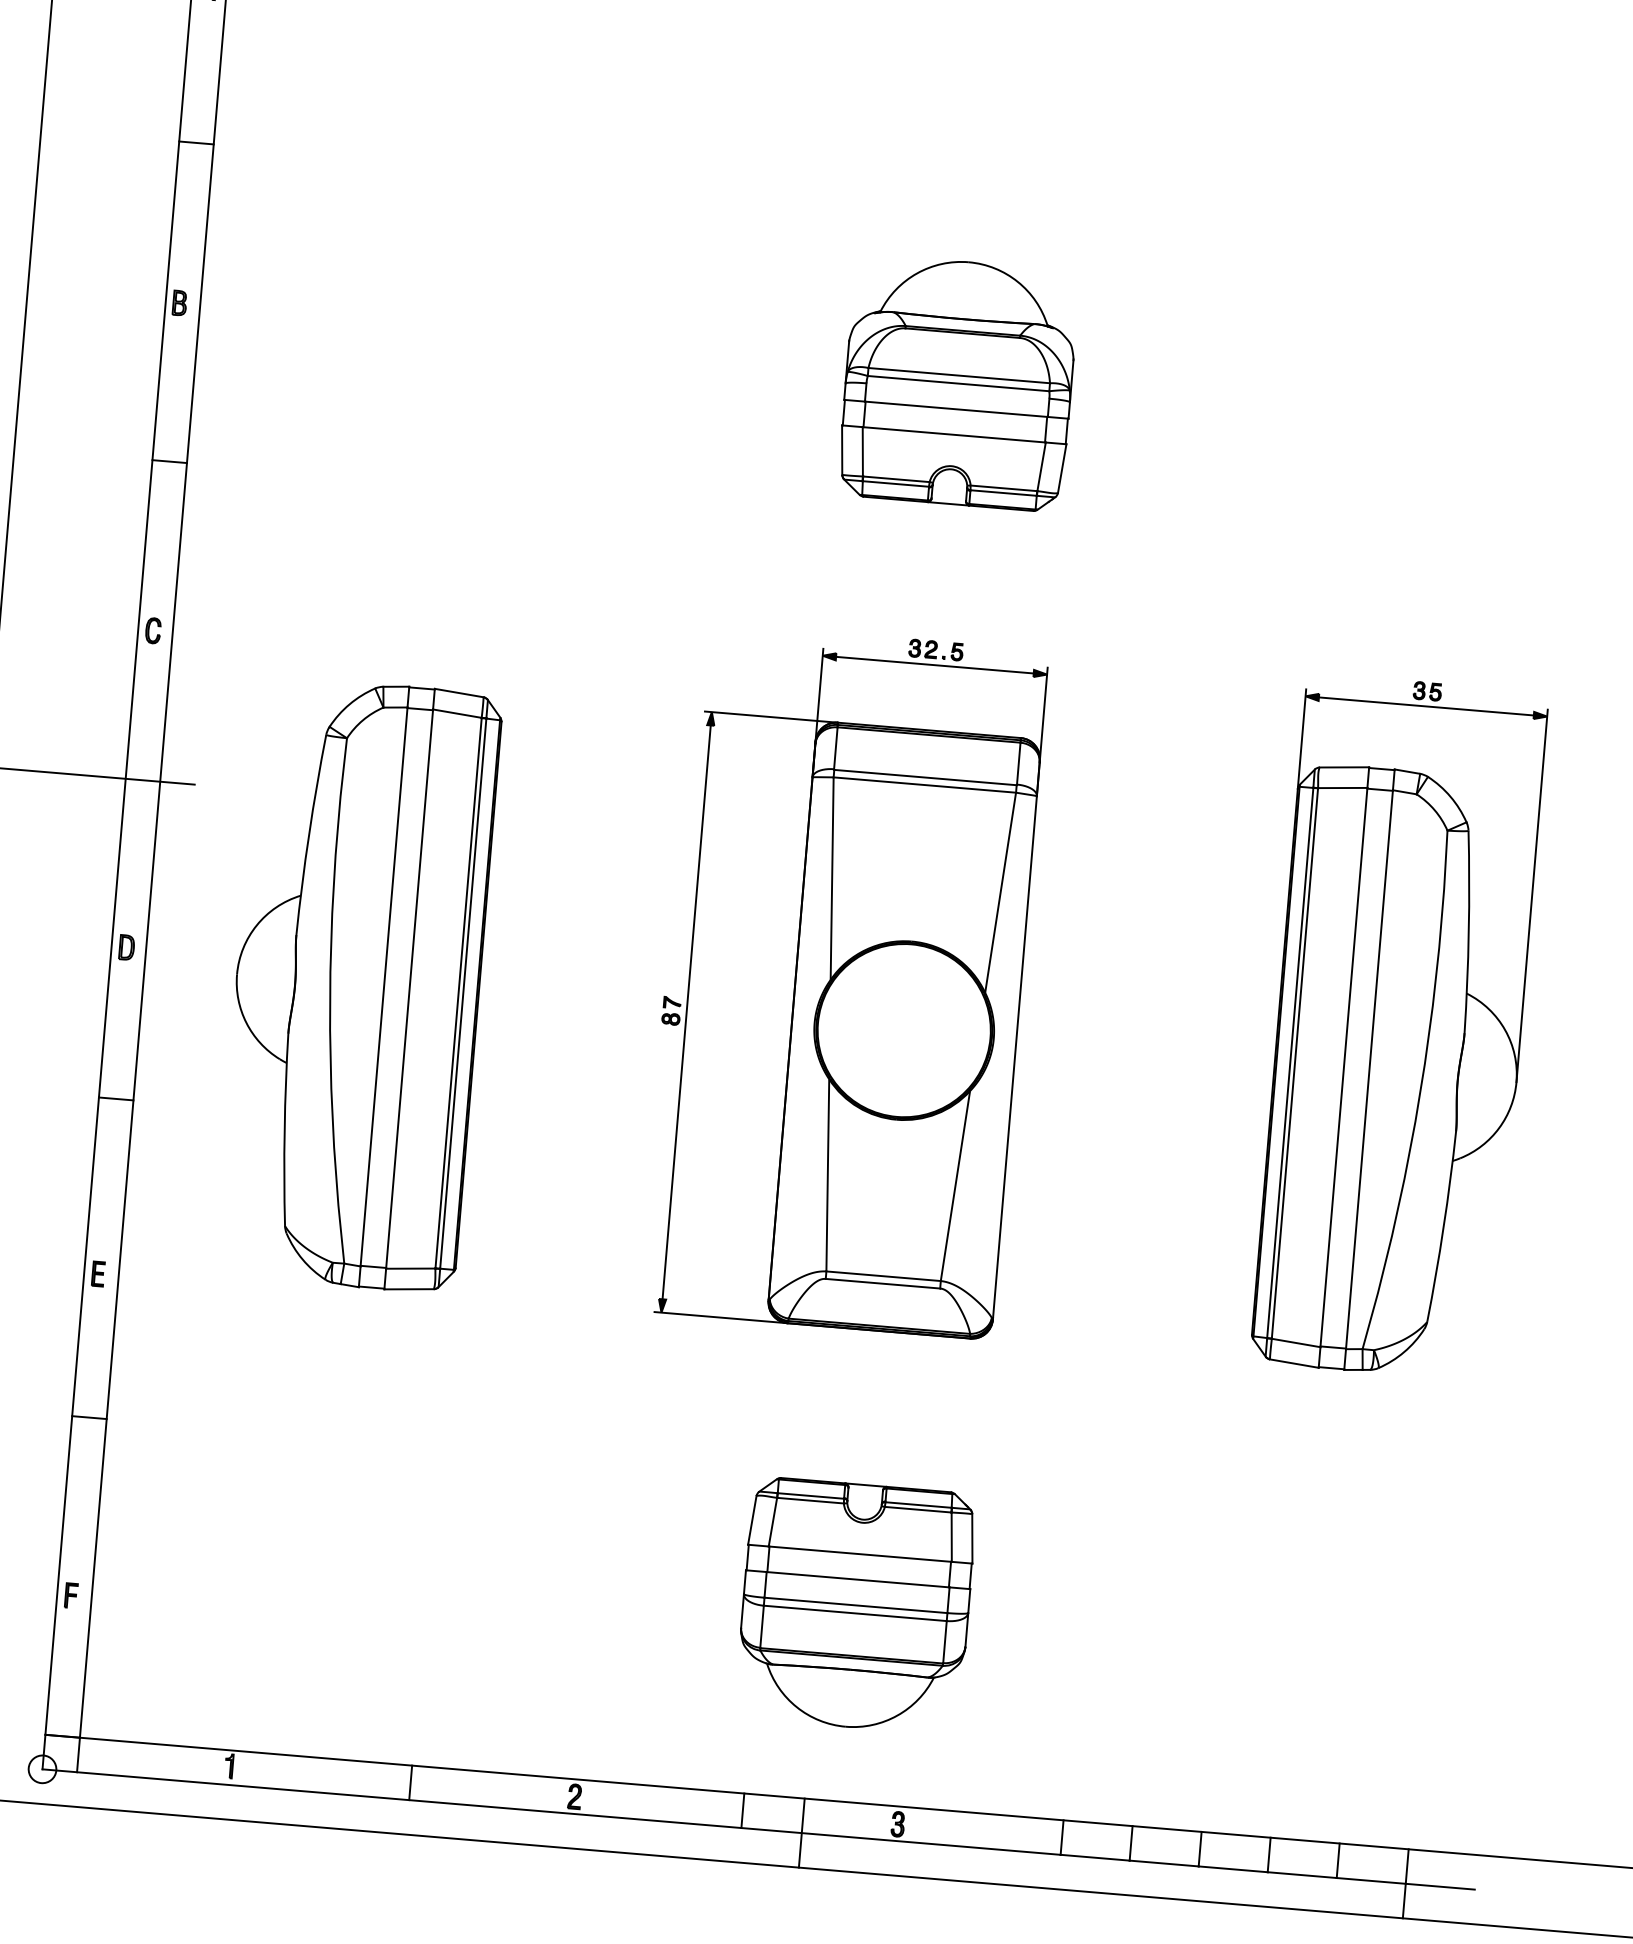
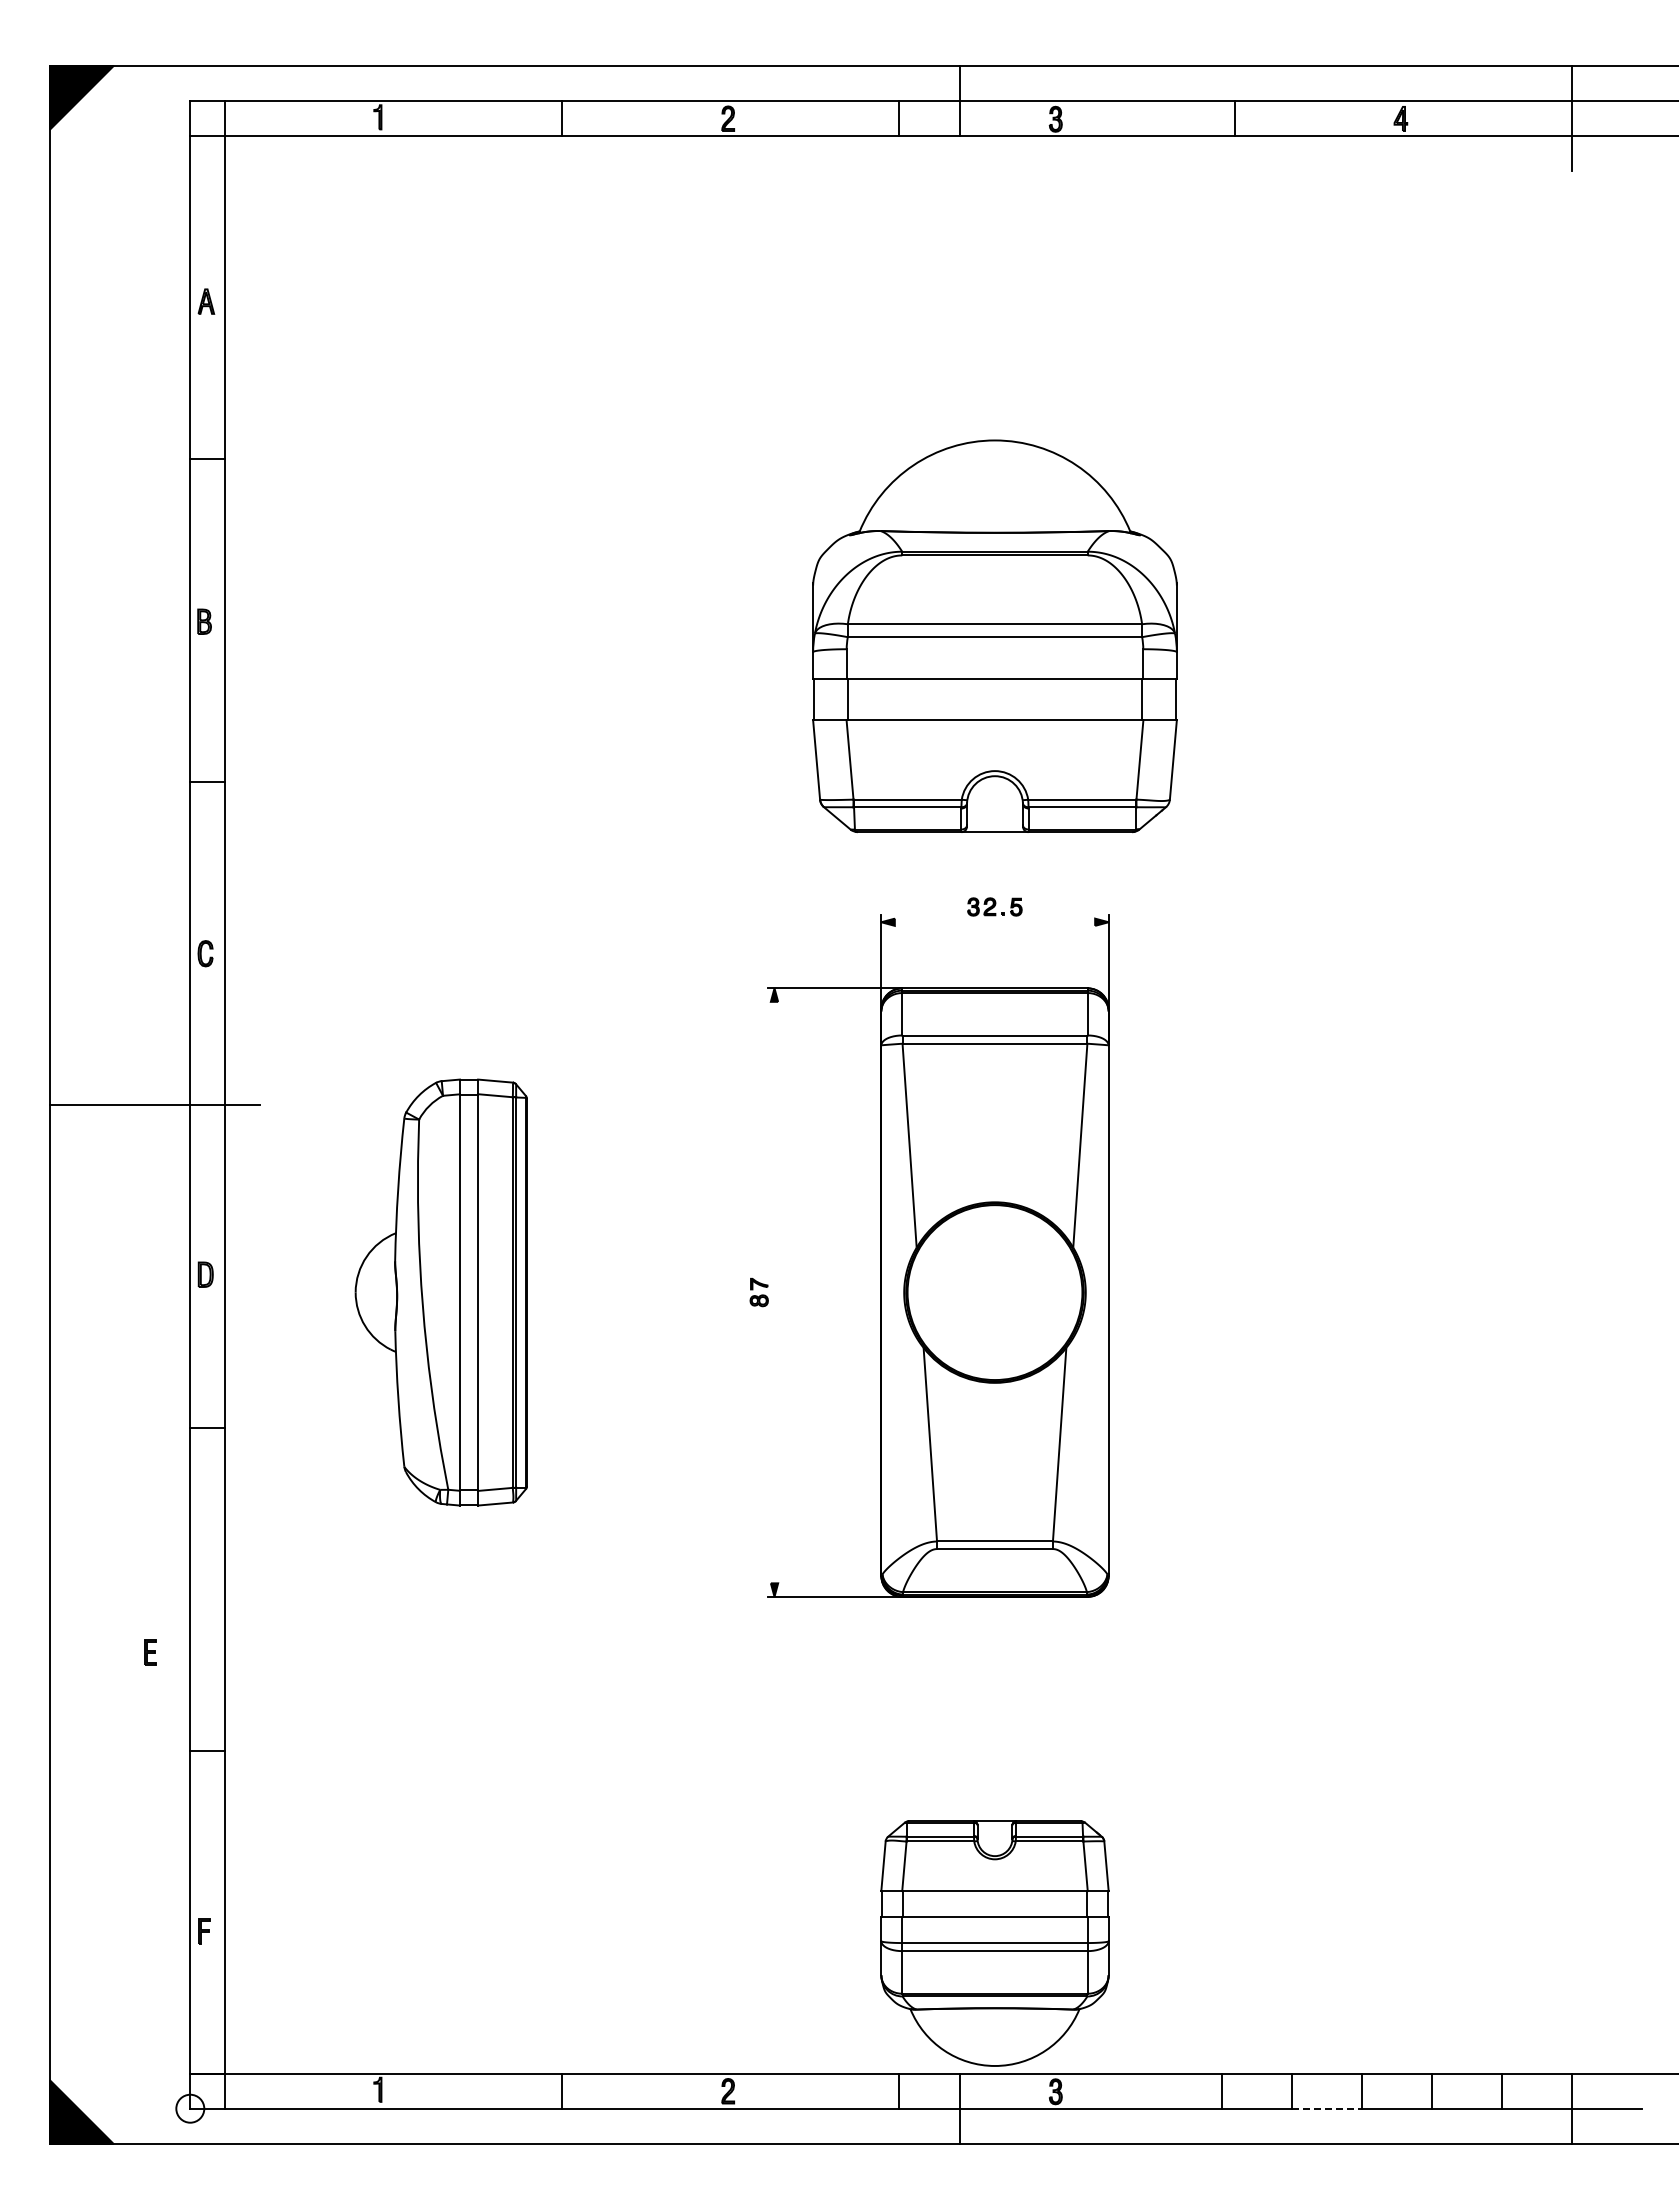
part: (958, 383) -> (994, 636), size x1.6
line: (934, 665) -> (994, 922), removed
part: (358, 984) -> (441, 1292), size x0.7
line: (686, 1012) -> (774, 1292), removed
part: (1398, 1027) -> (1492, 1247), removed
part: (98, 1273) -> (150, 1652), moved
part: (855, 1605) -> (994, 1943), moved
line: (1163, 1863) -> (1326, 2108), solid -> dashed

